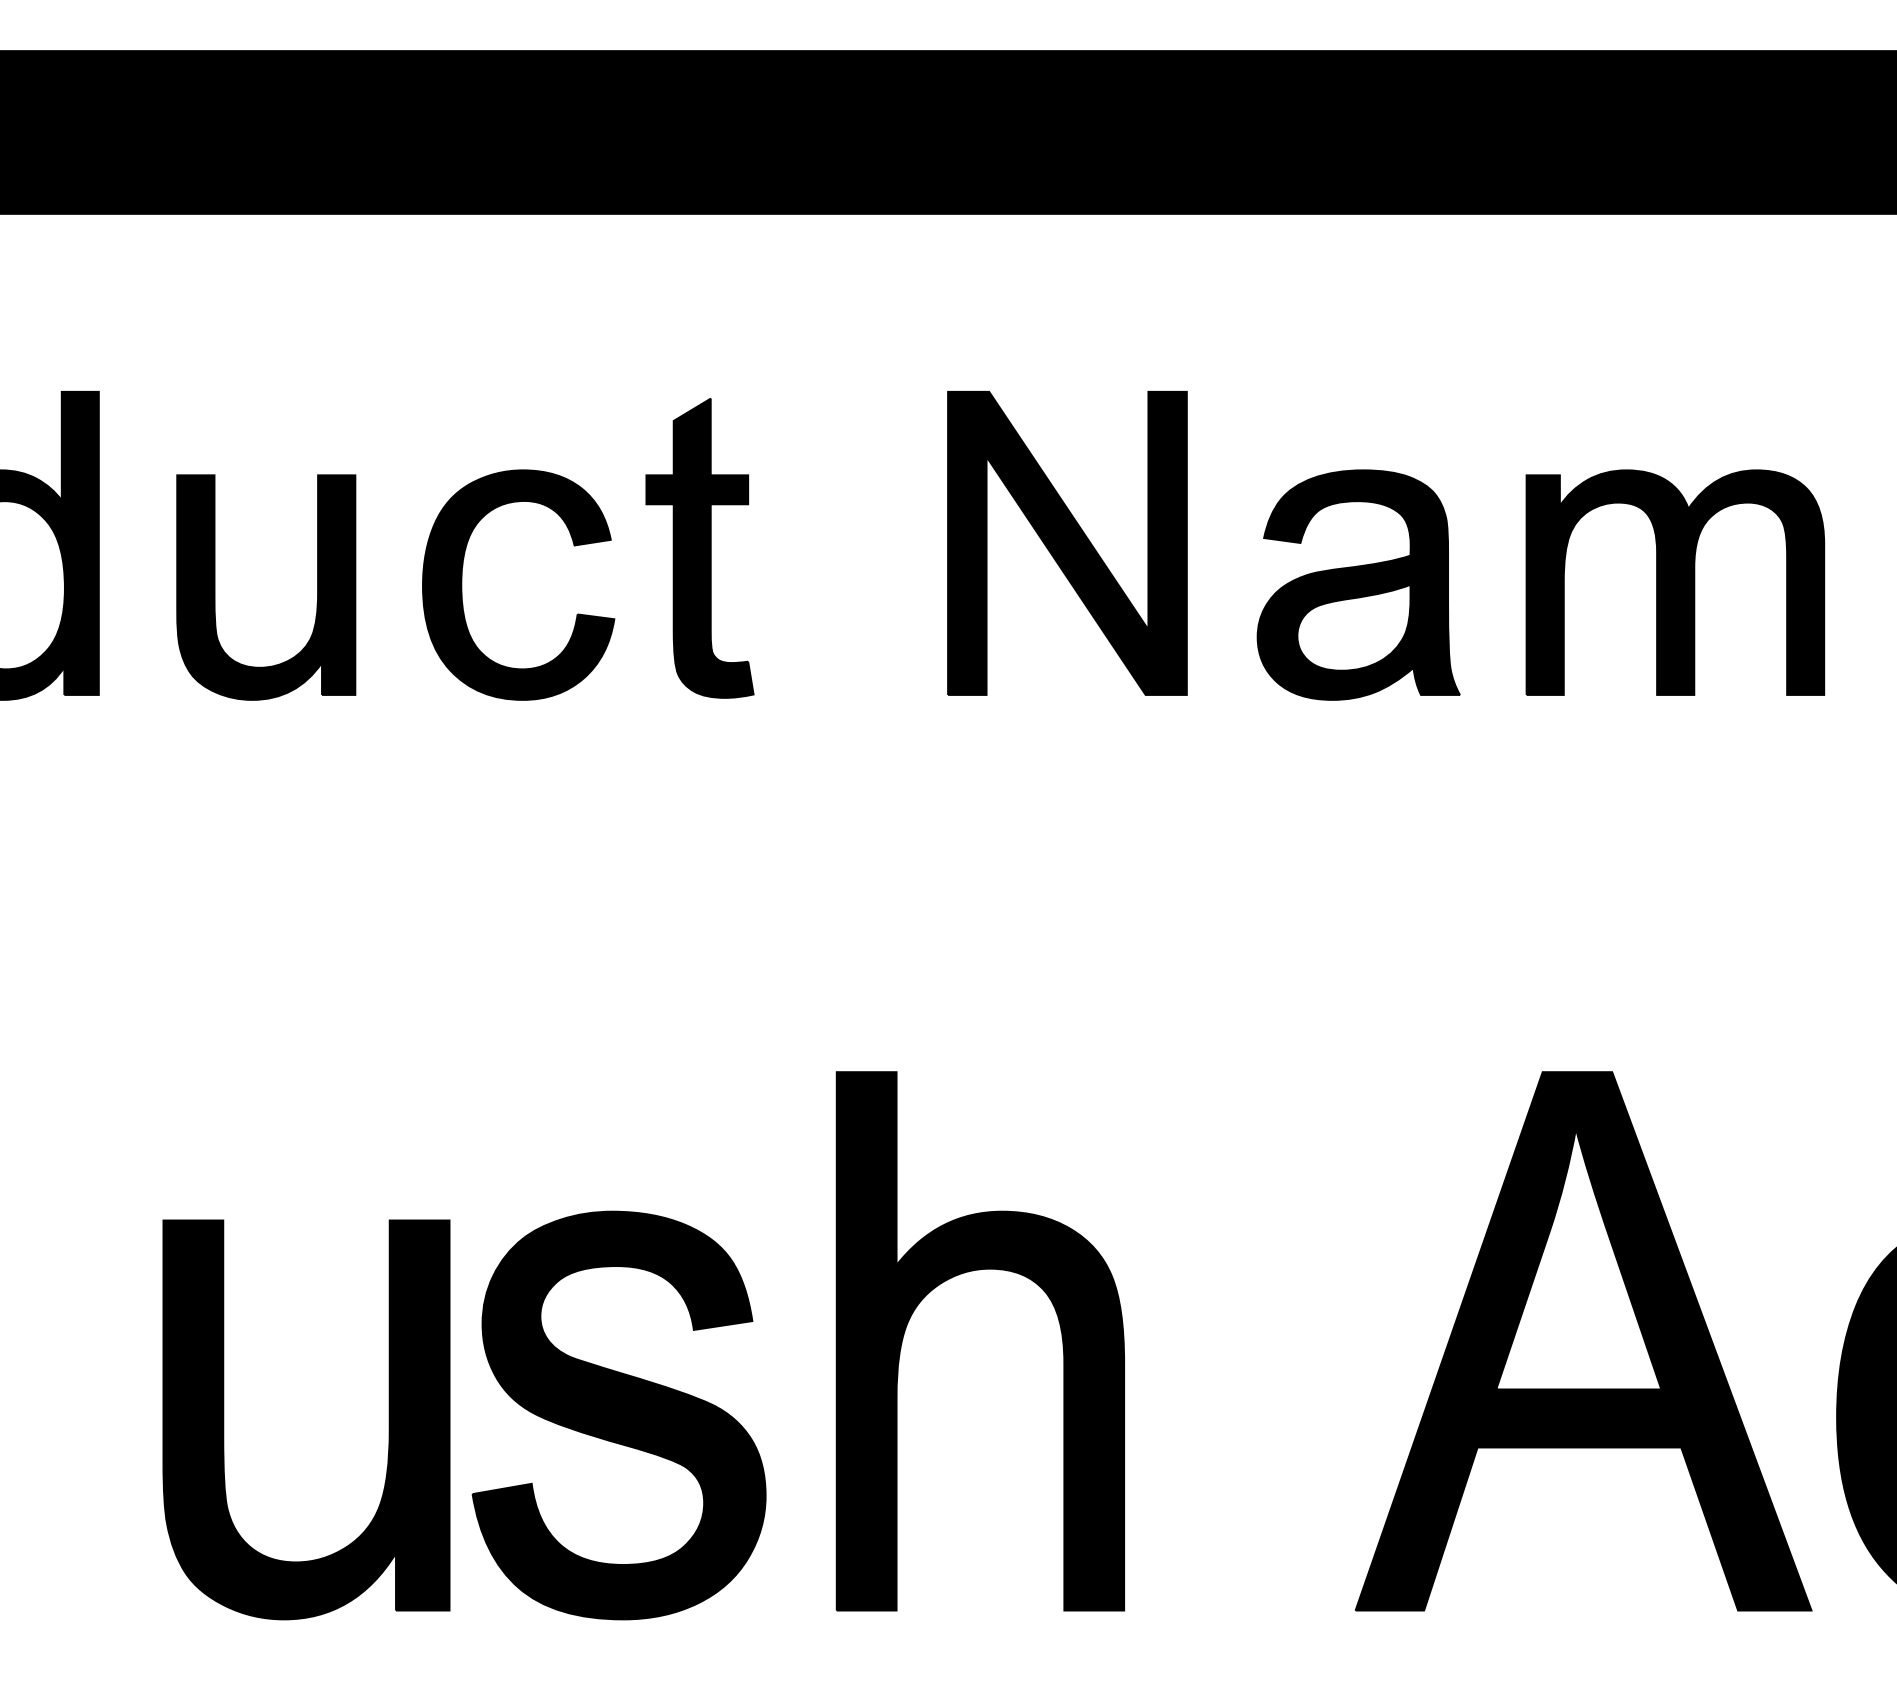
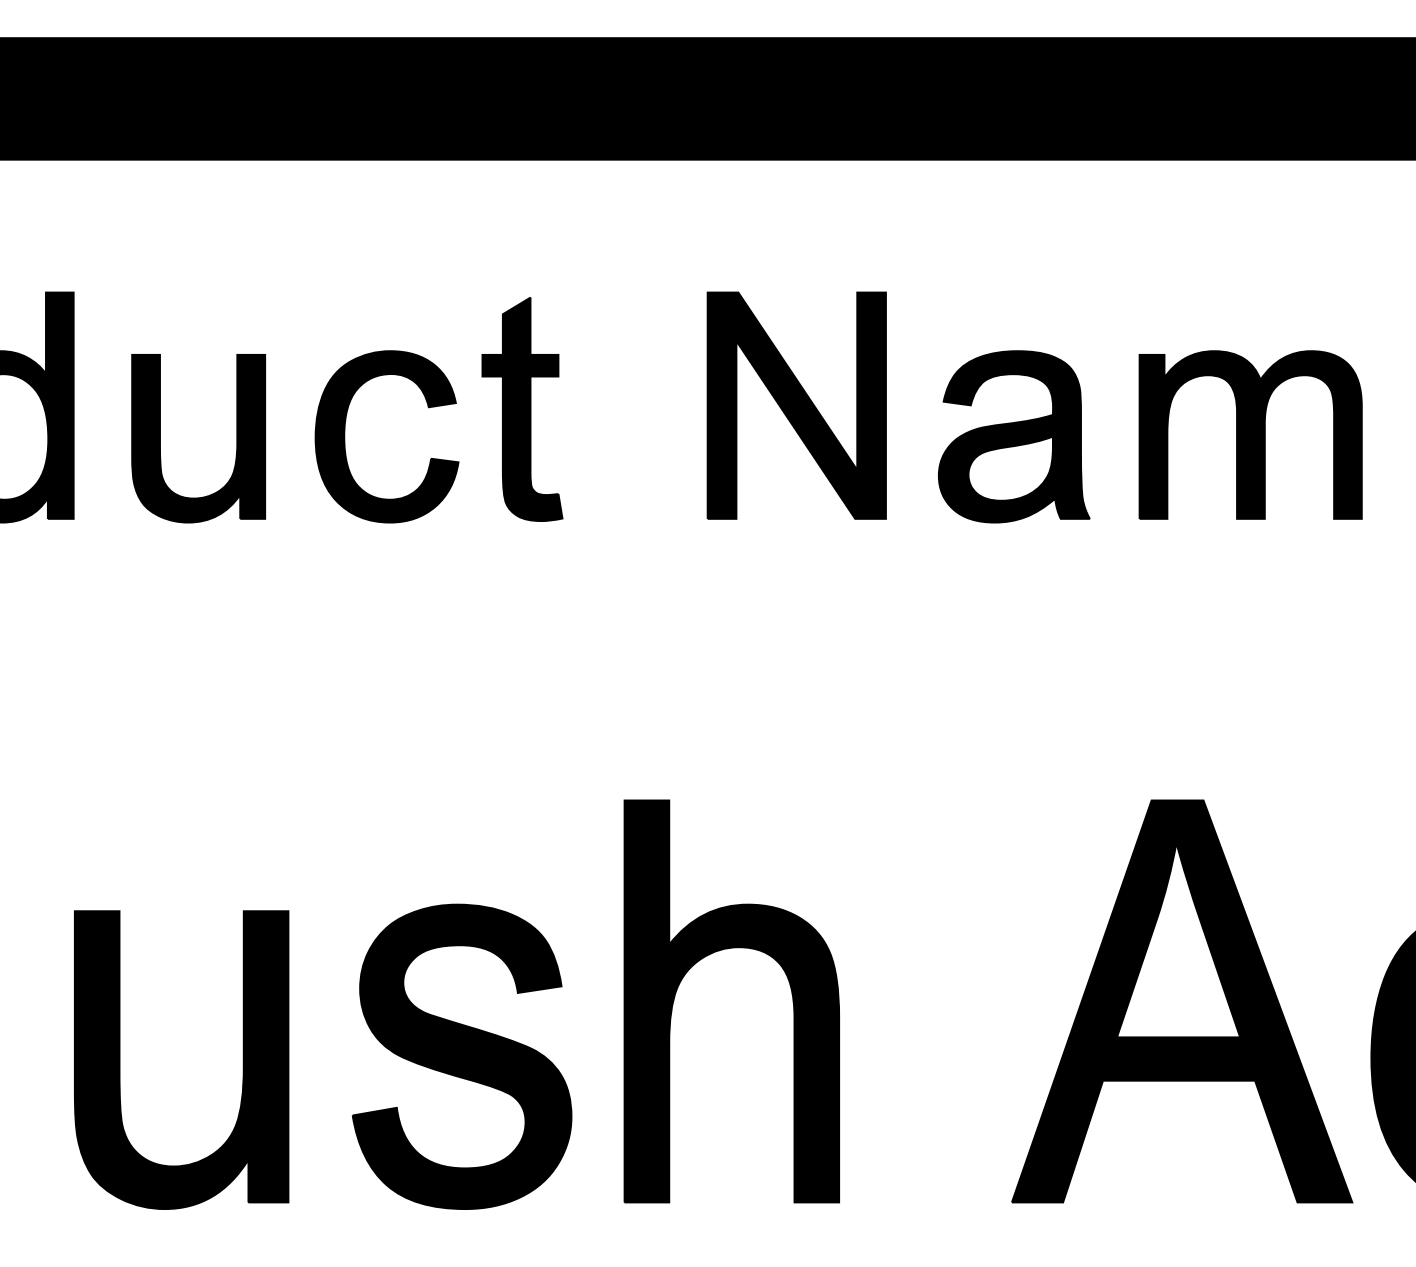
part: (224, 1419) -> (120, 1059), moved

